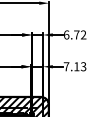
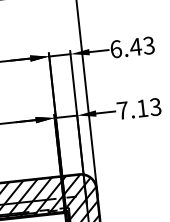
text: (79, 34) -> (140, 45), 6.72 -> 6.43

